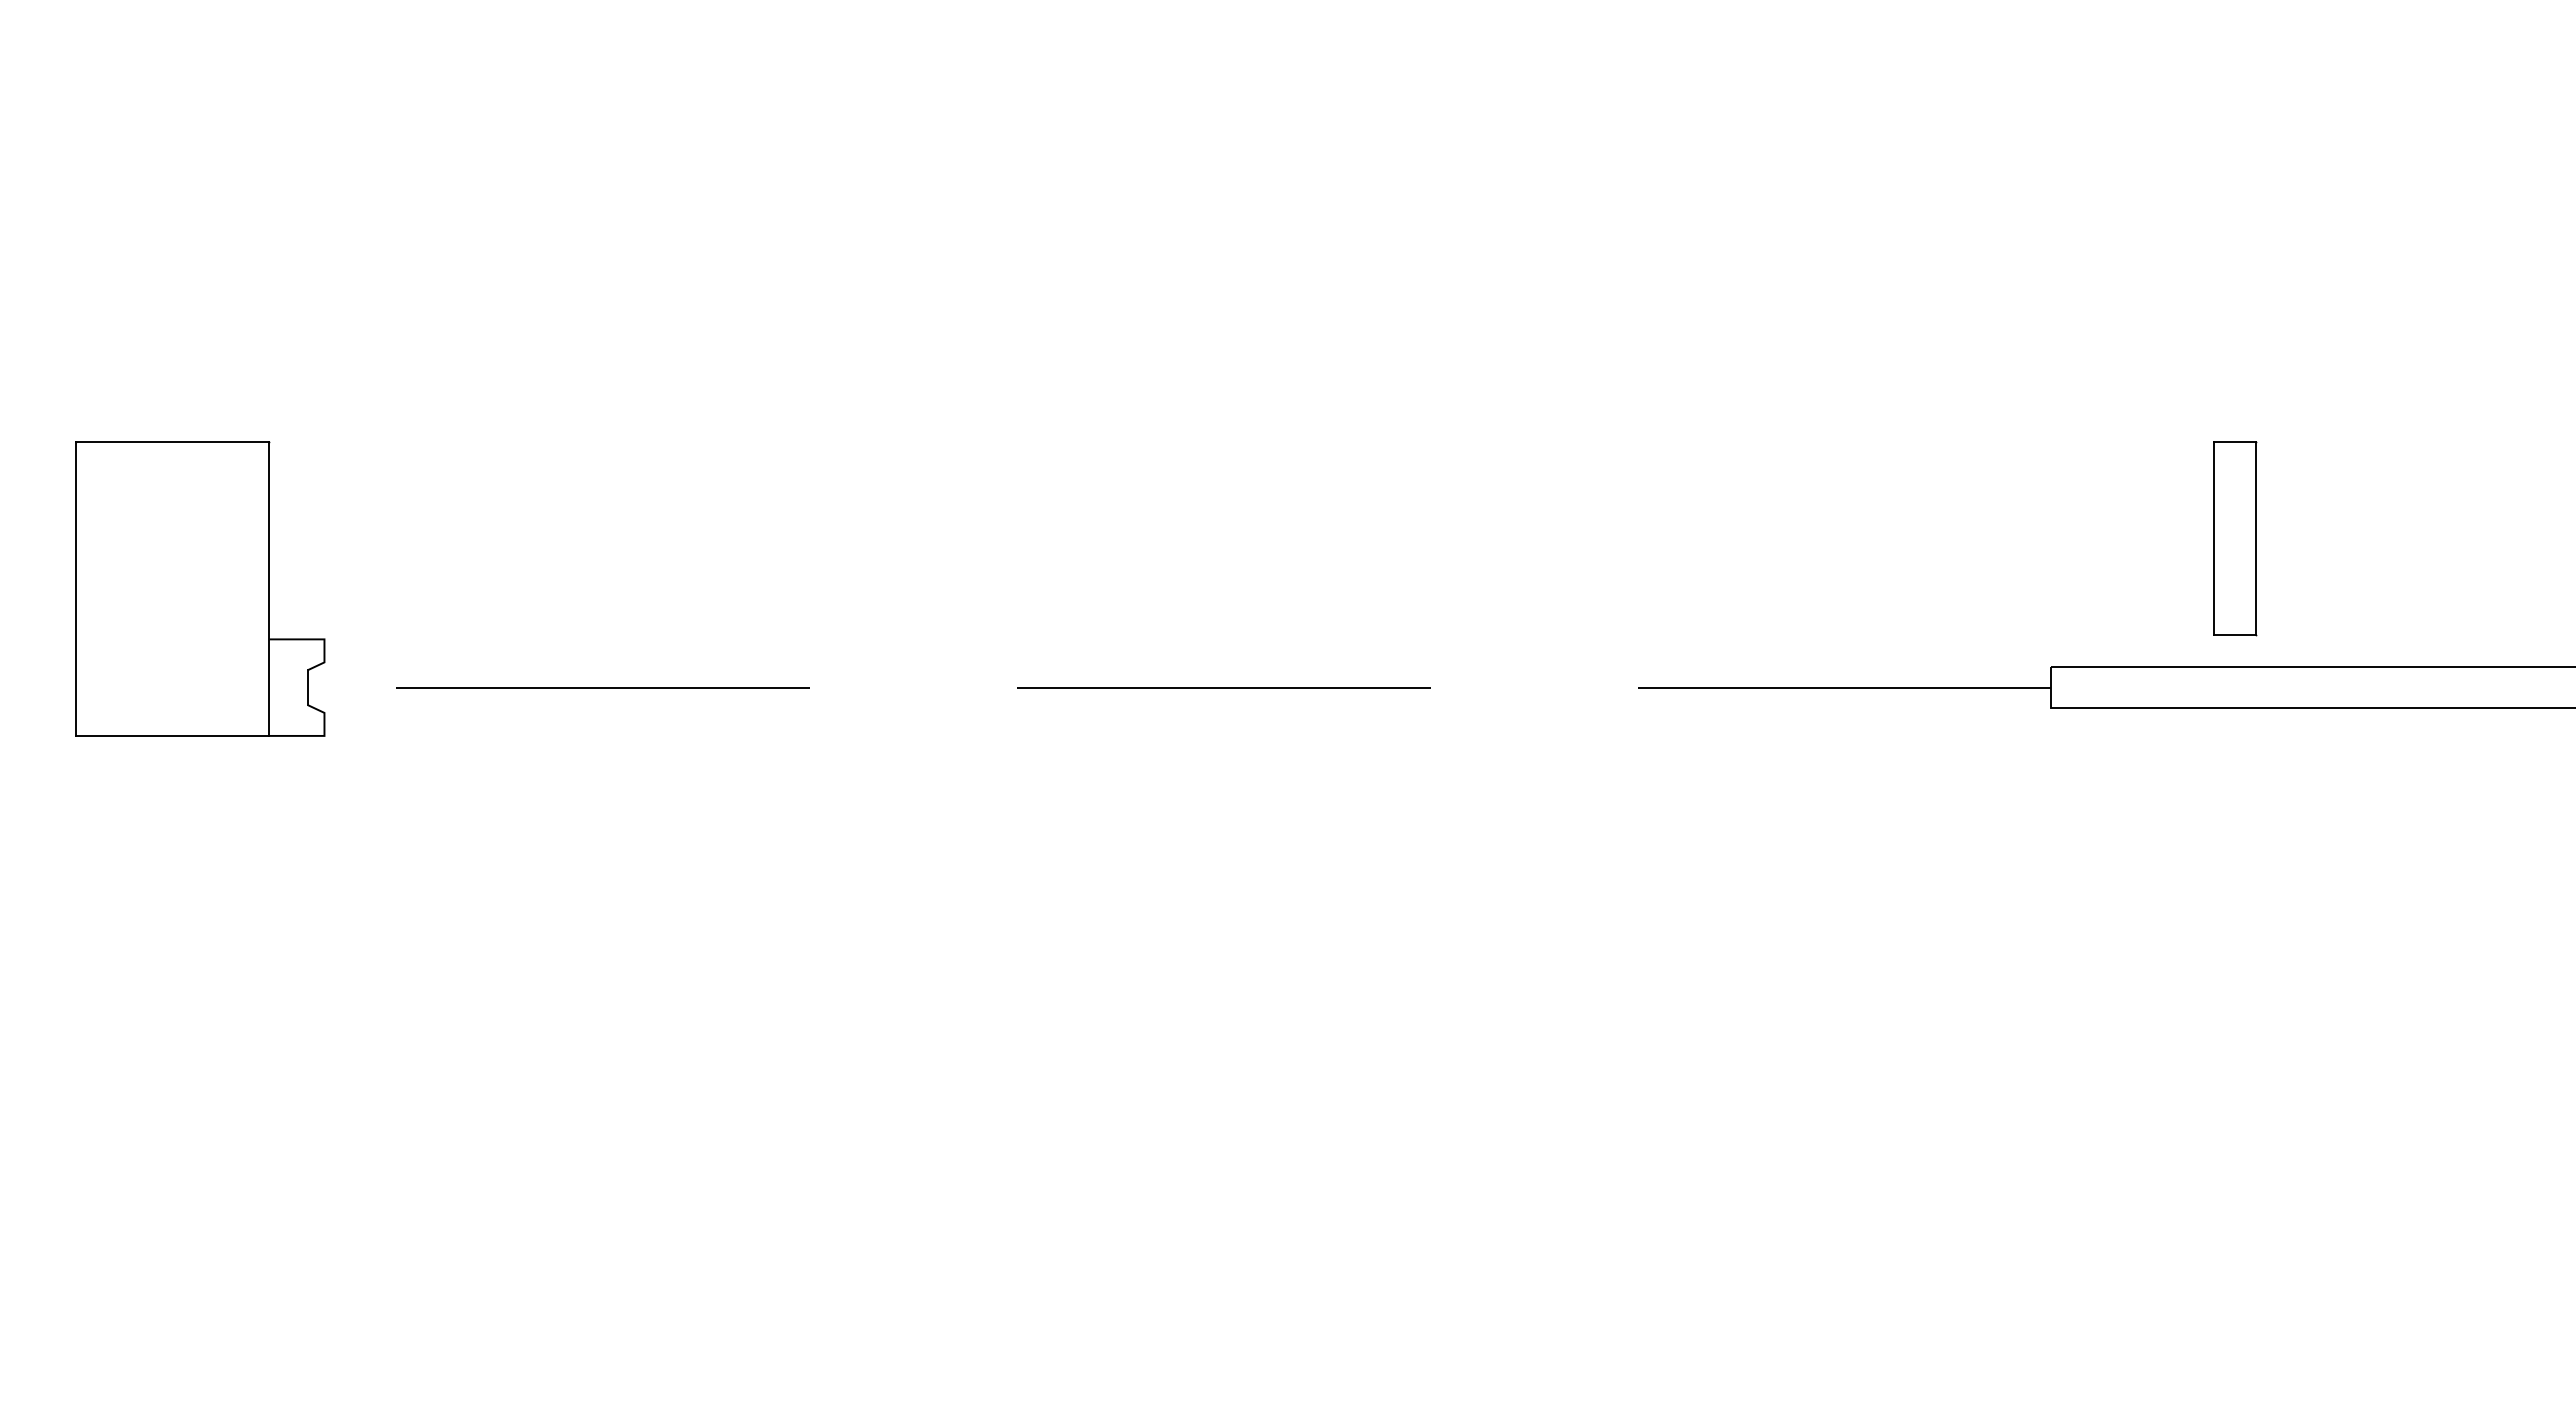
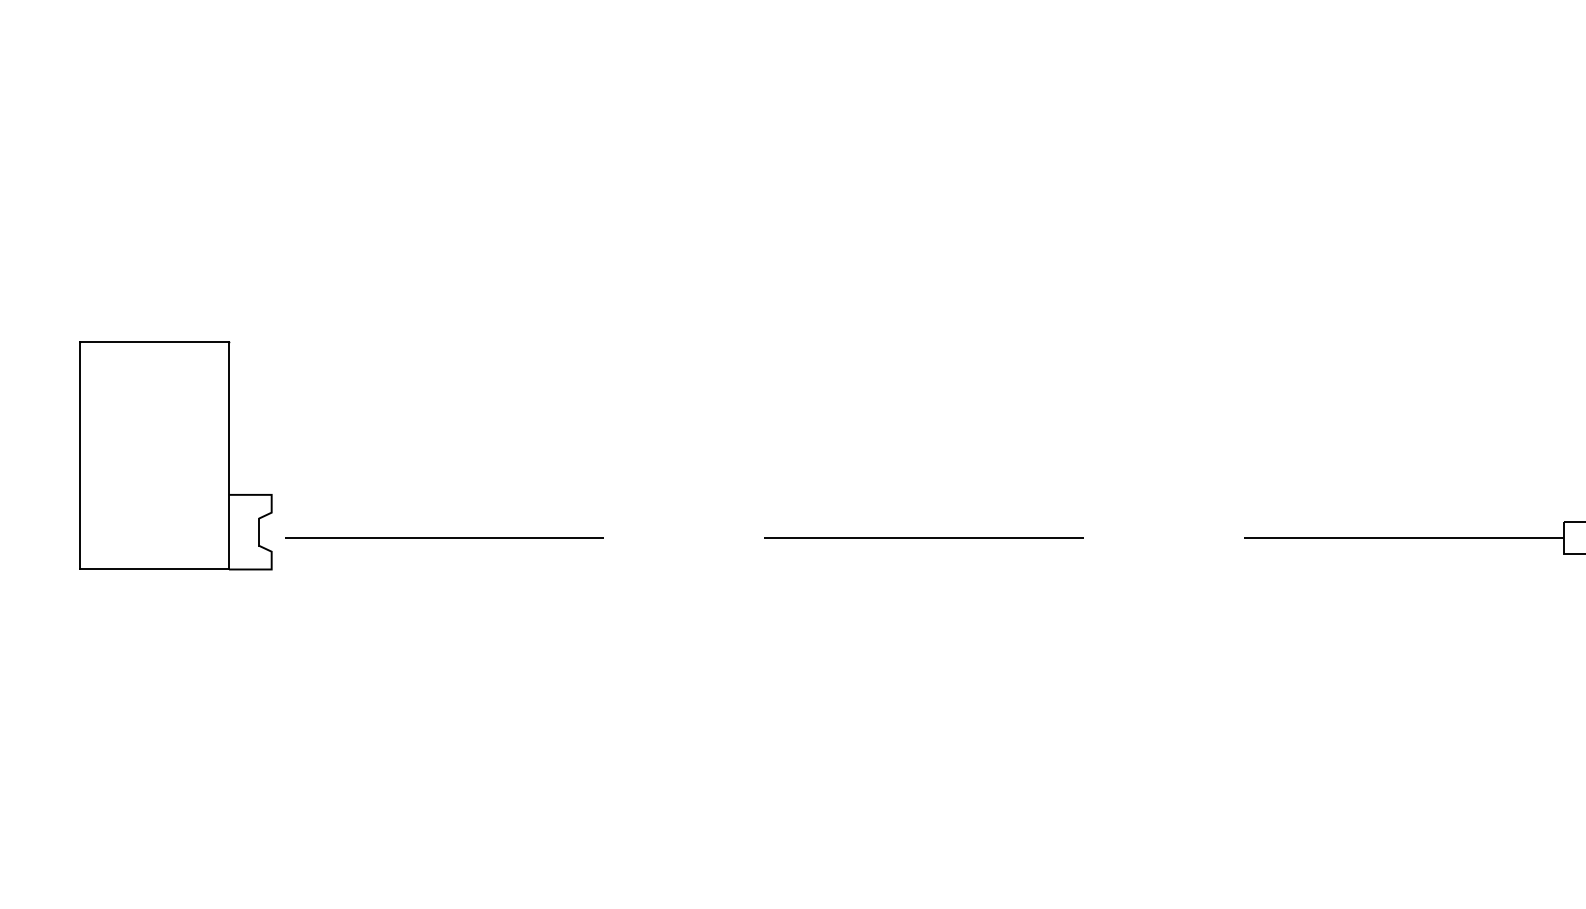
part: (200, 588) -> (175, 455), moved

